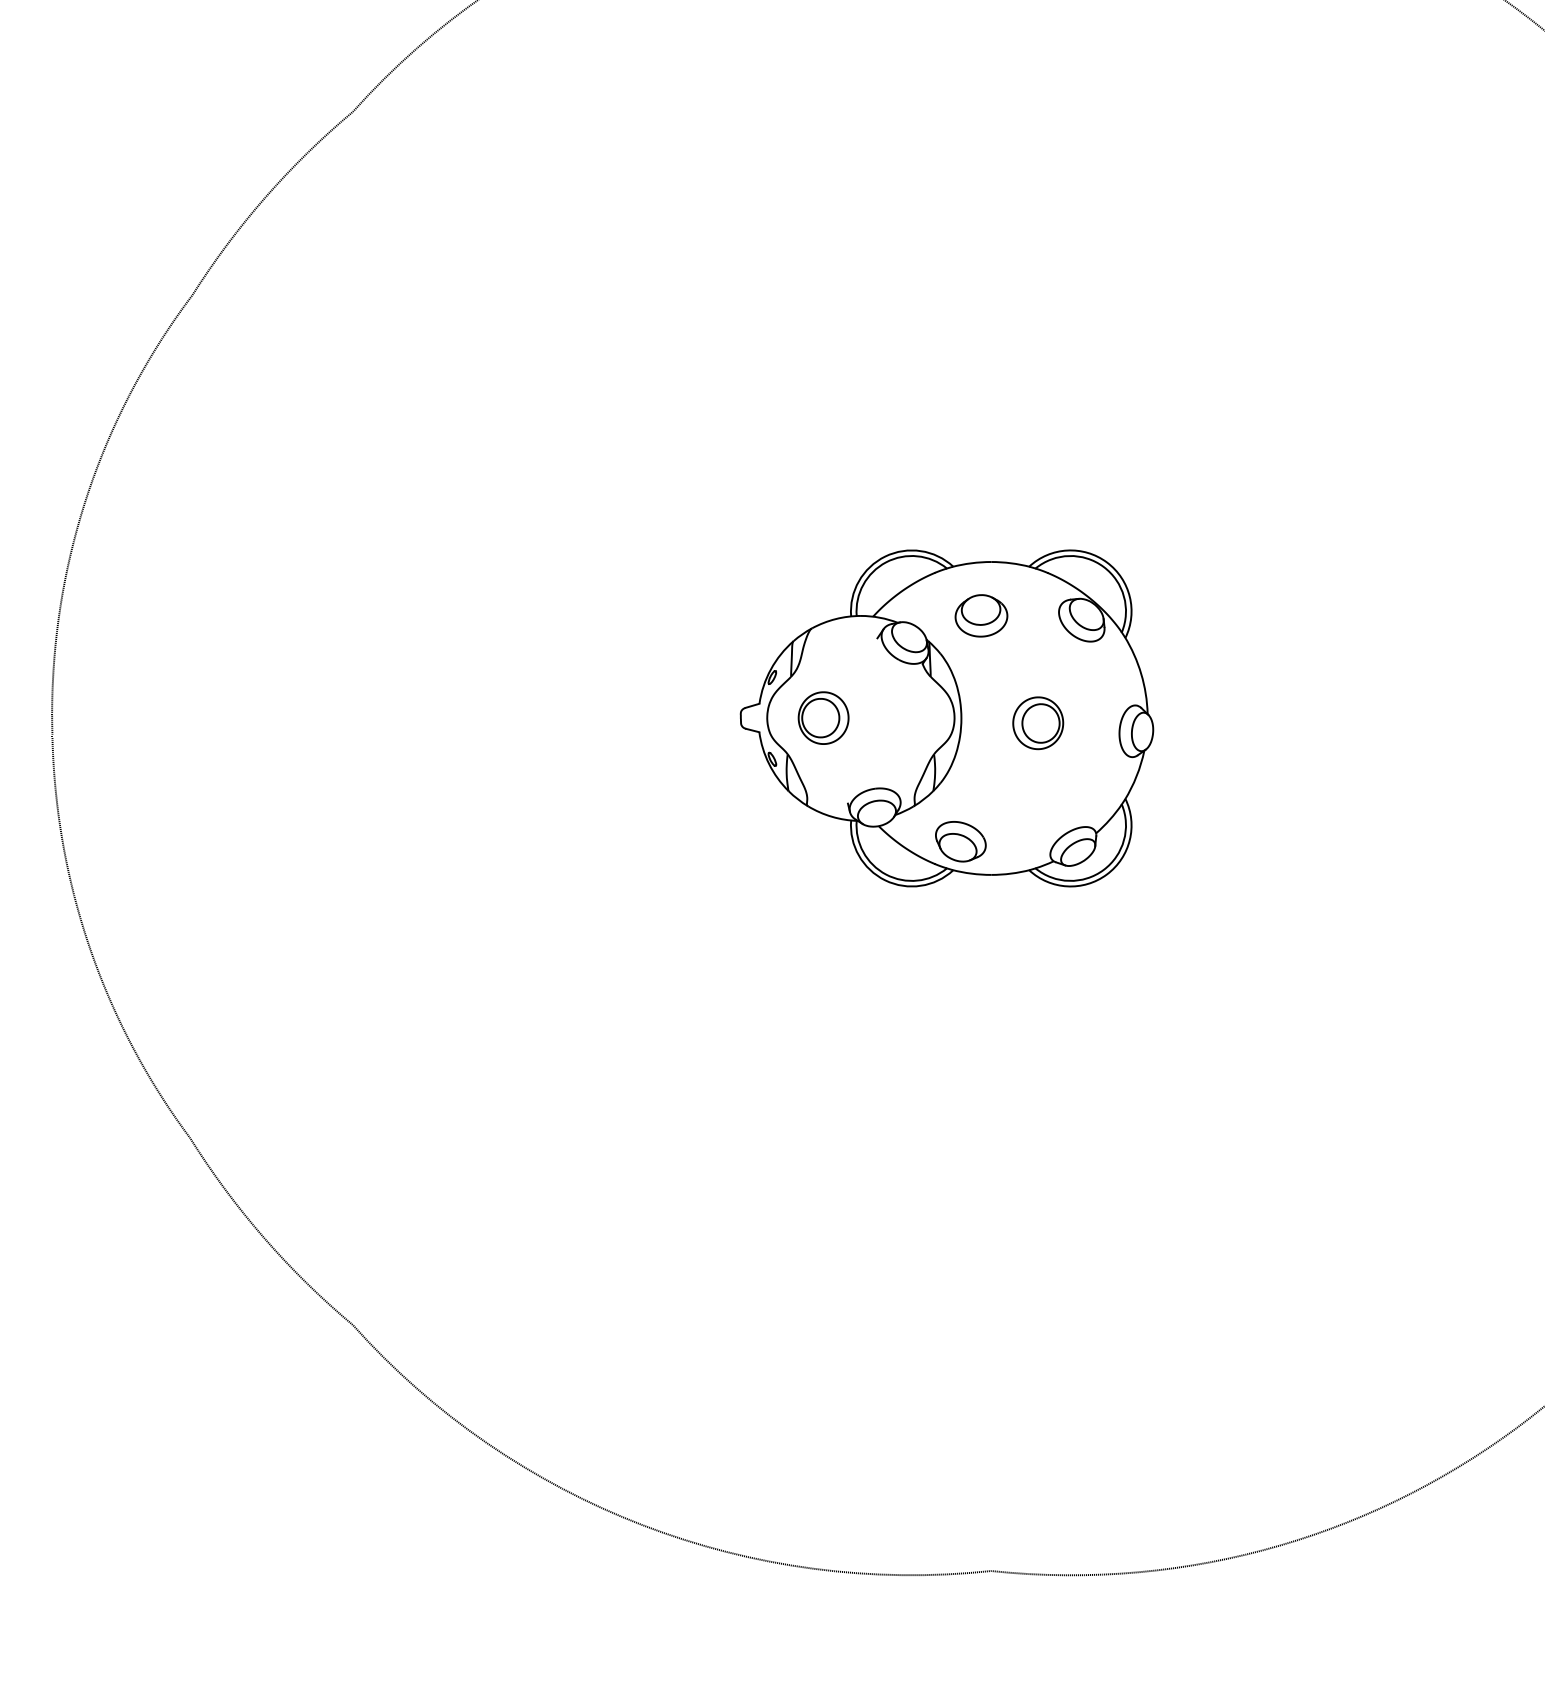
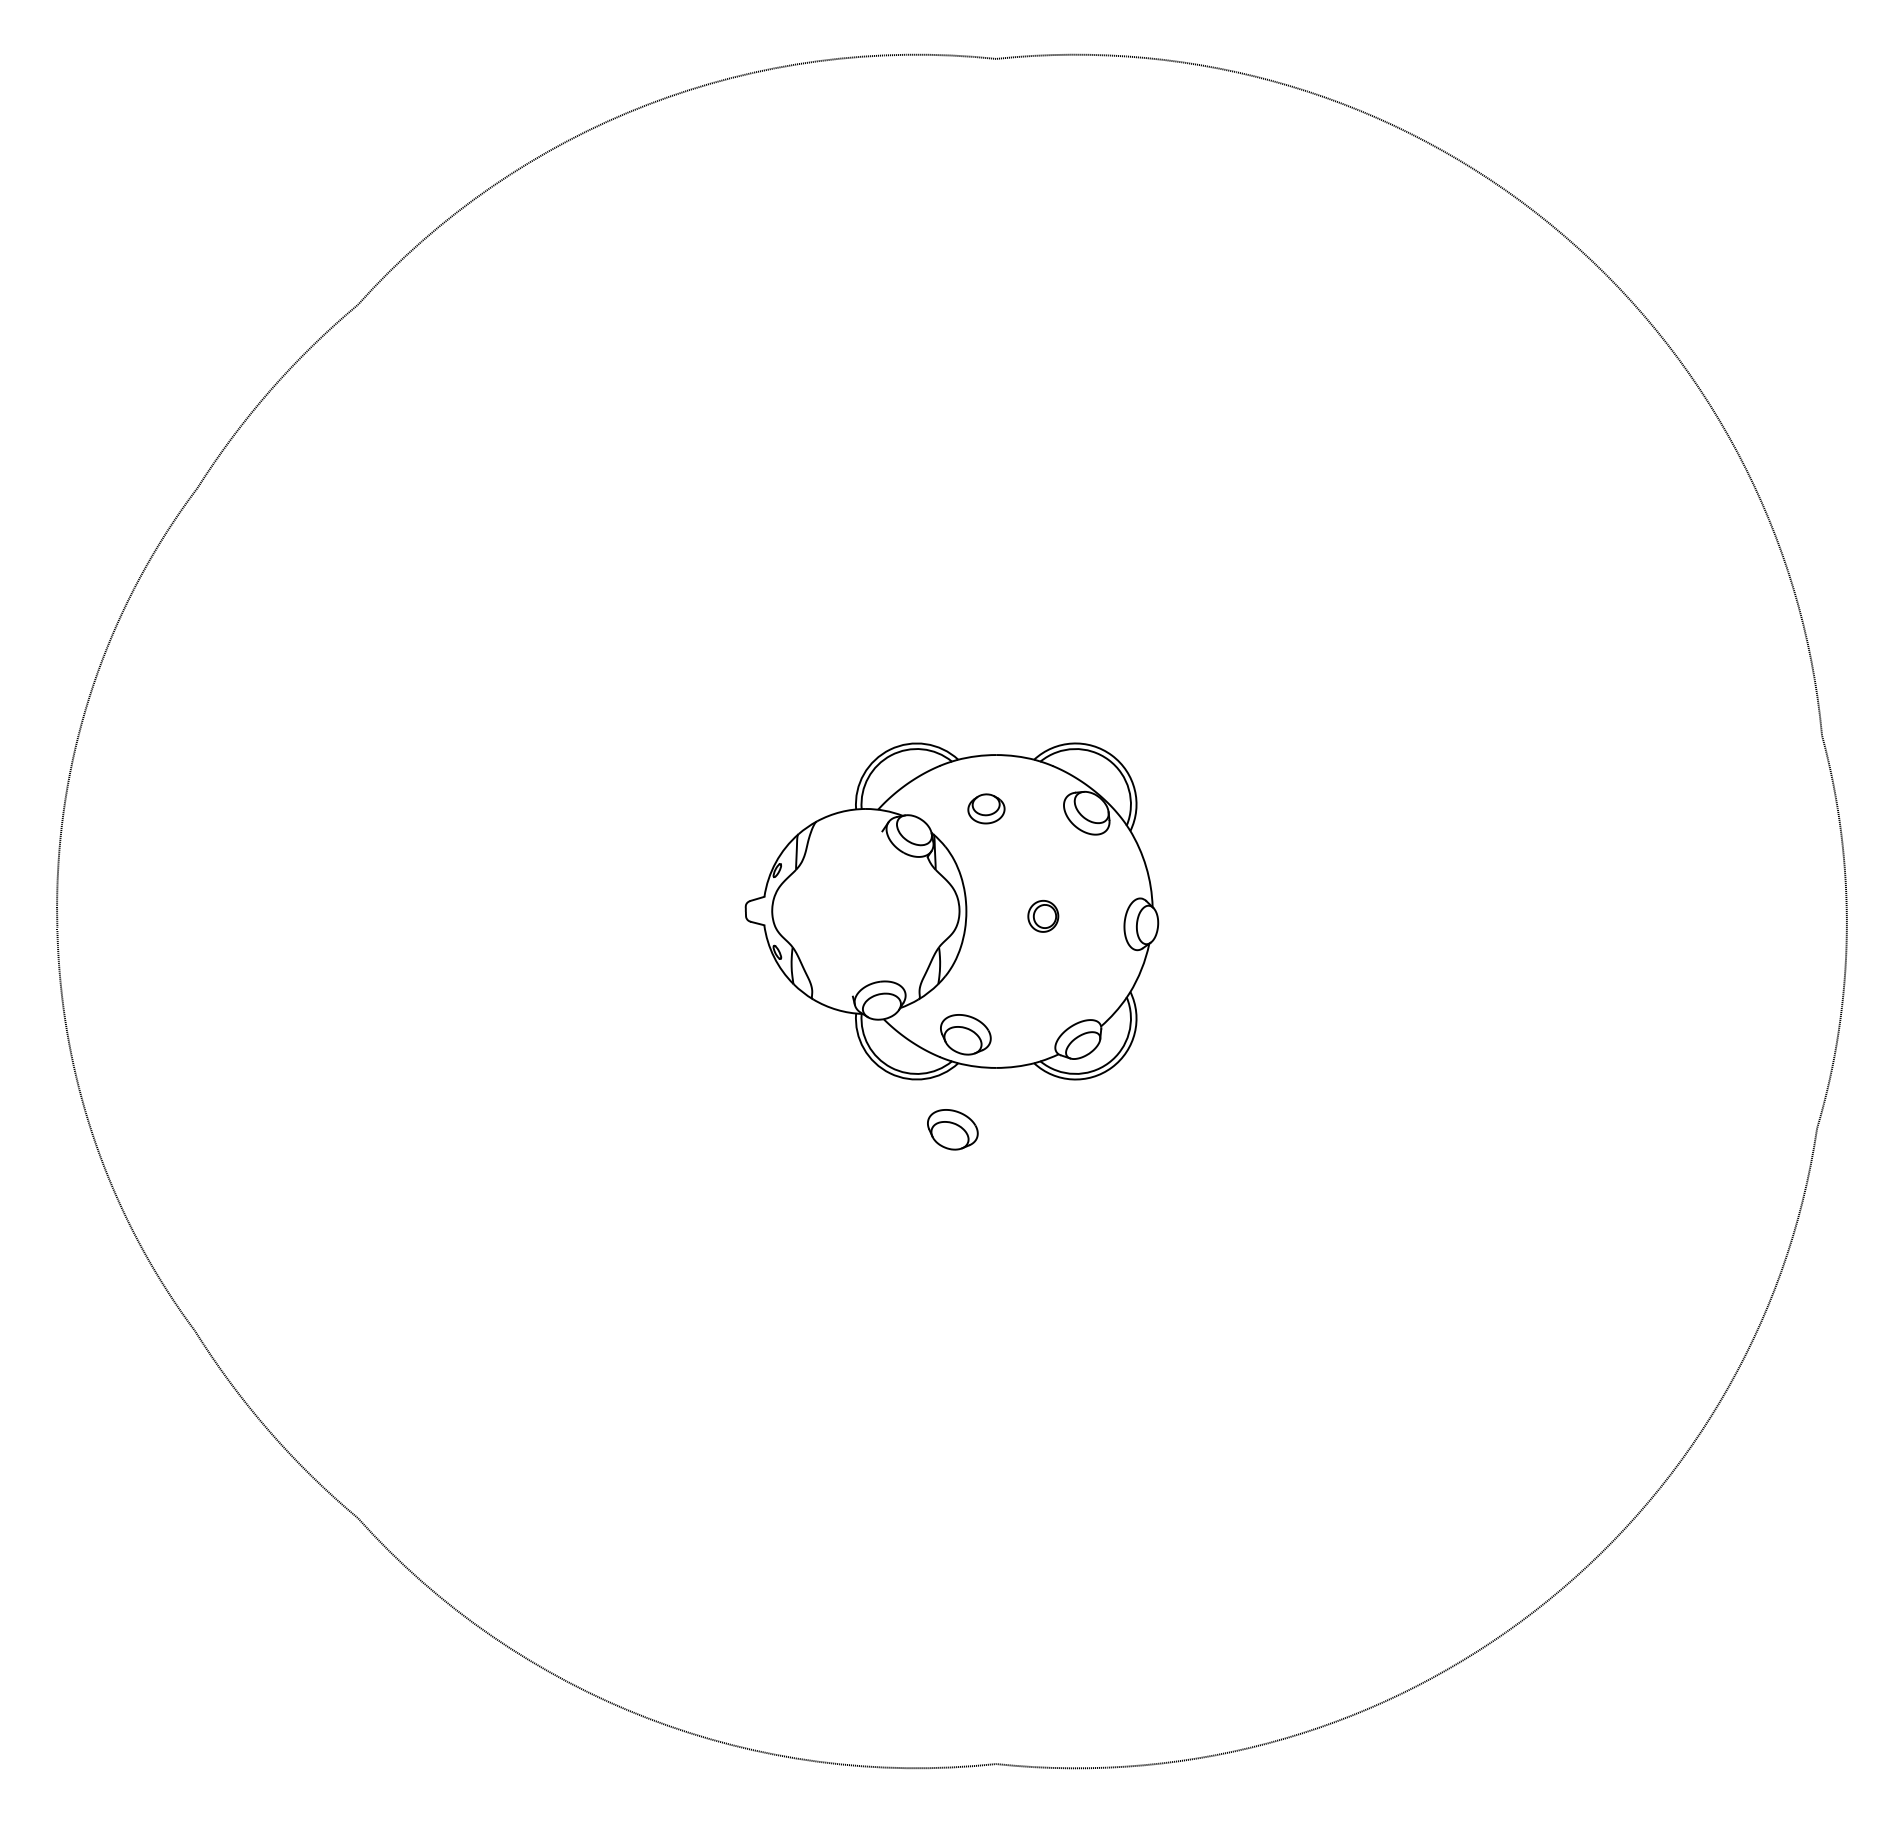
part: (981, 615) -> (986, 808), size x0.7
part: (823, 717) -> (828, 910), removed
part: (1038, 723) -> (1043, 916), size x0.6
part: (947, 936) -> (952, 1129), added

